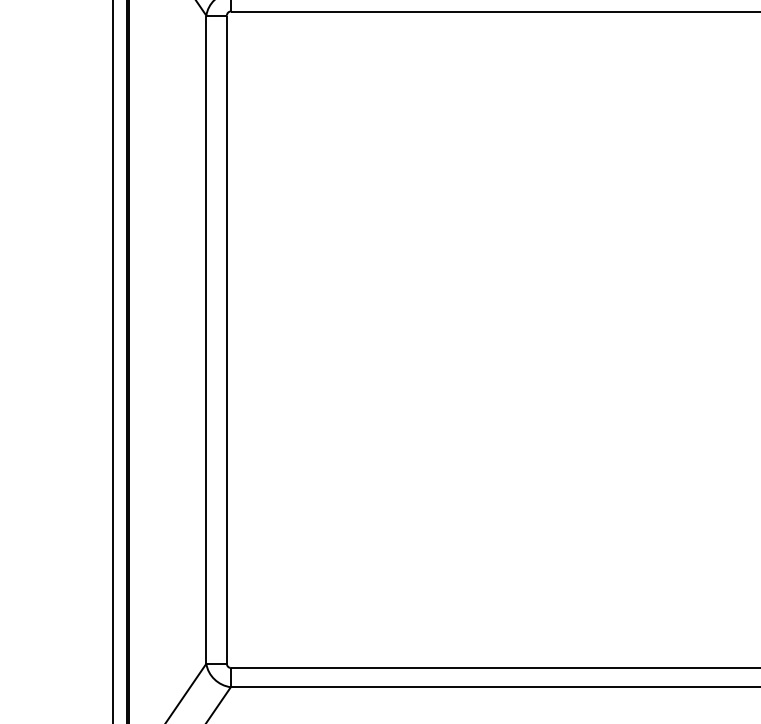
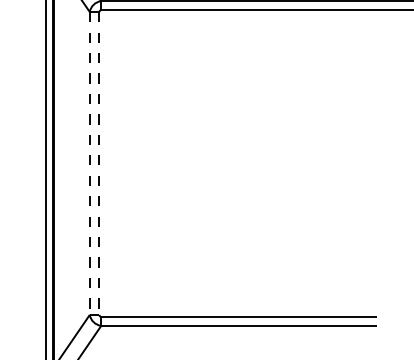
line: (205, 339) -> (89, 163), solid -> dashed
line: (227, 339) -> (99, 163), solid -> dashed

